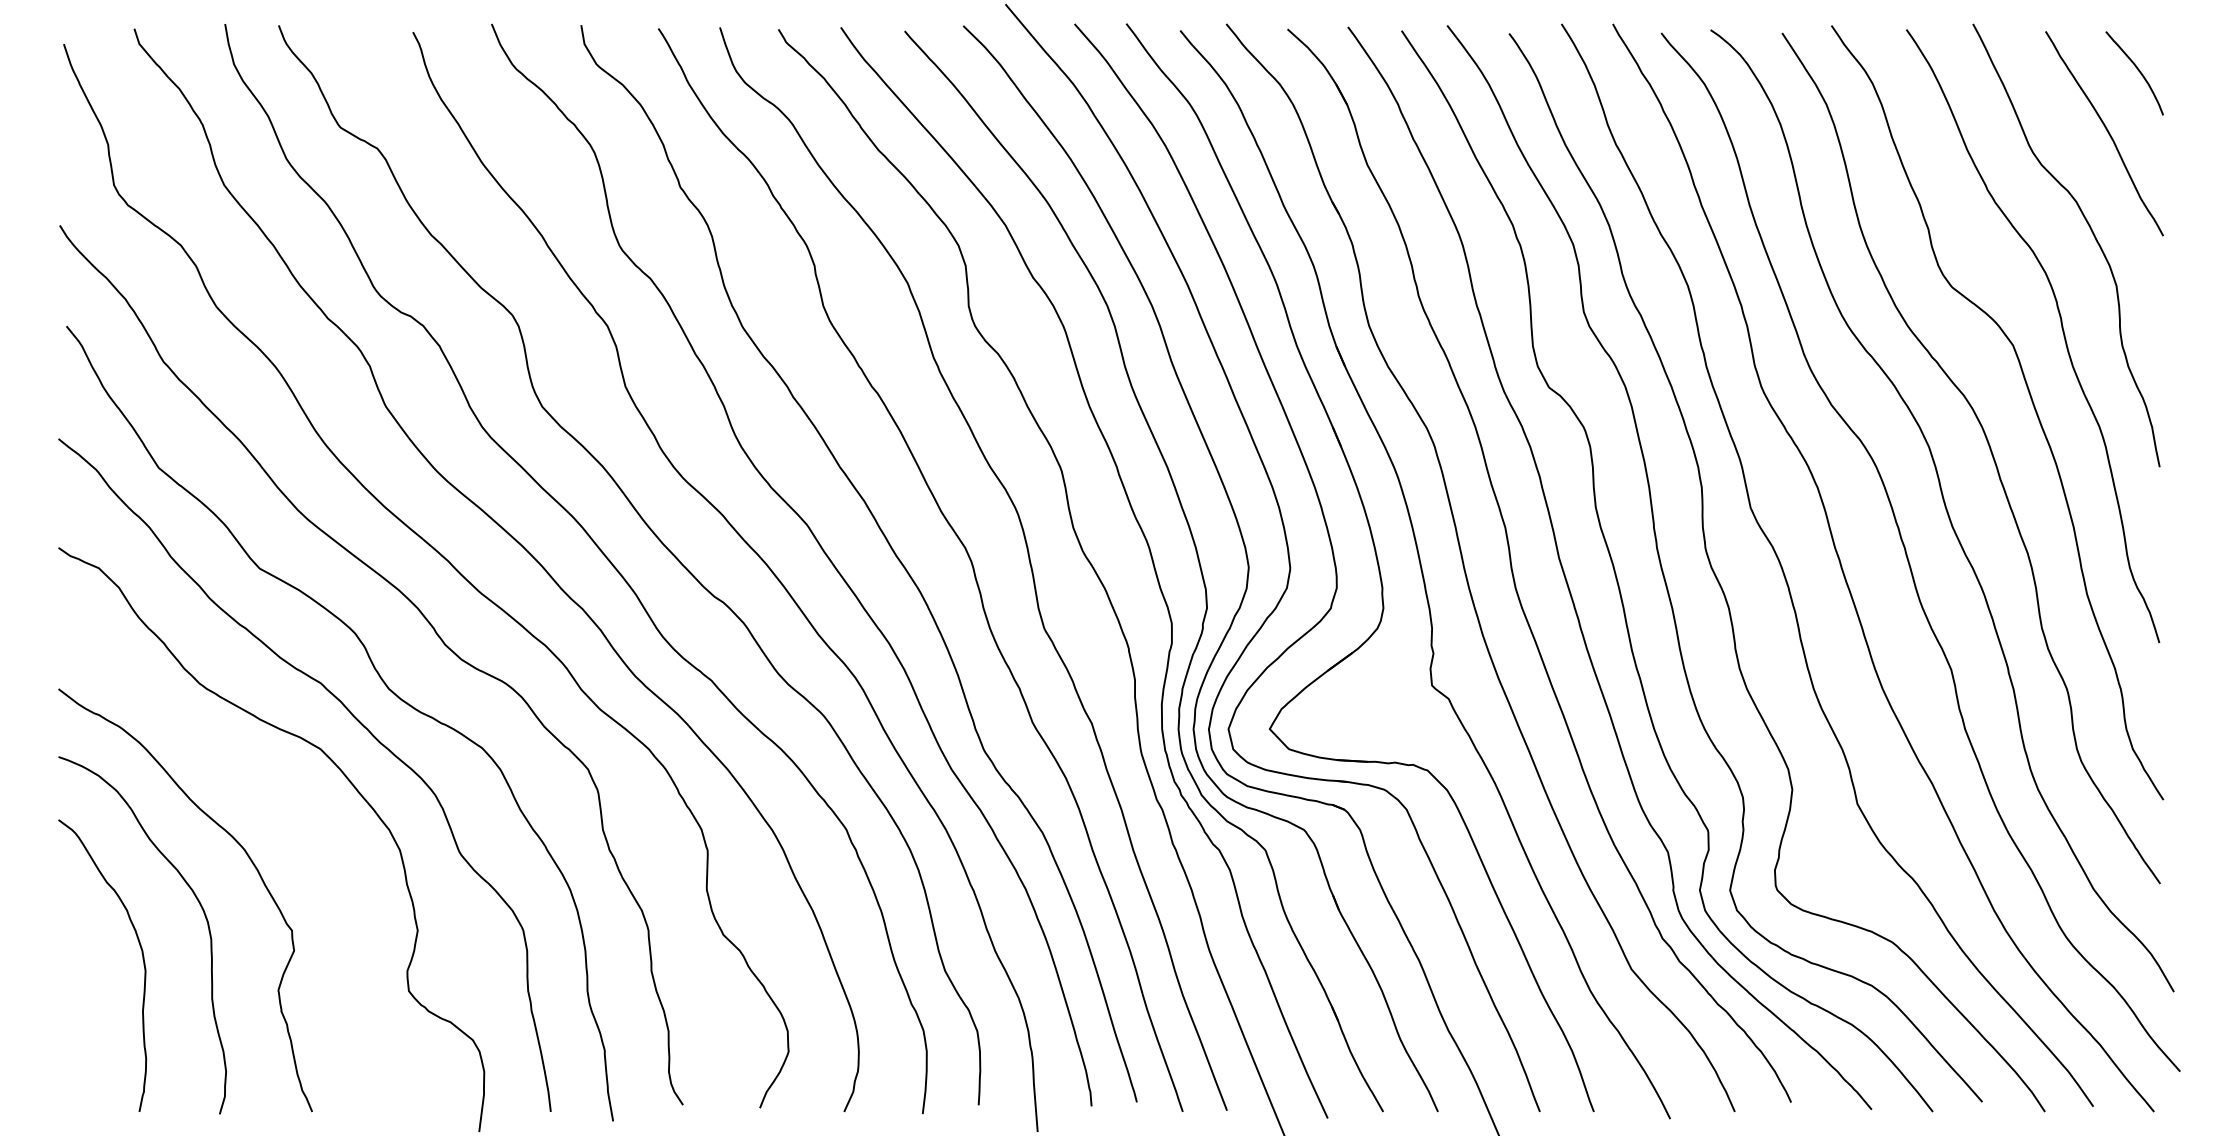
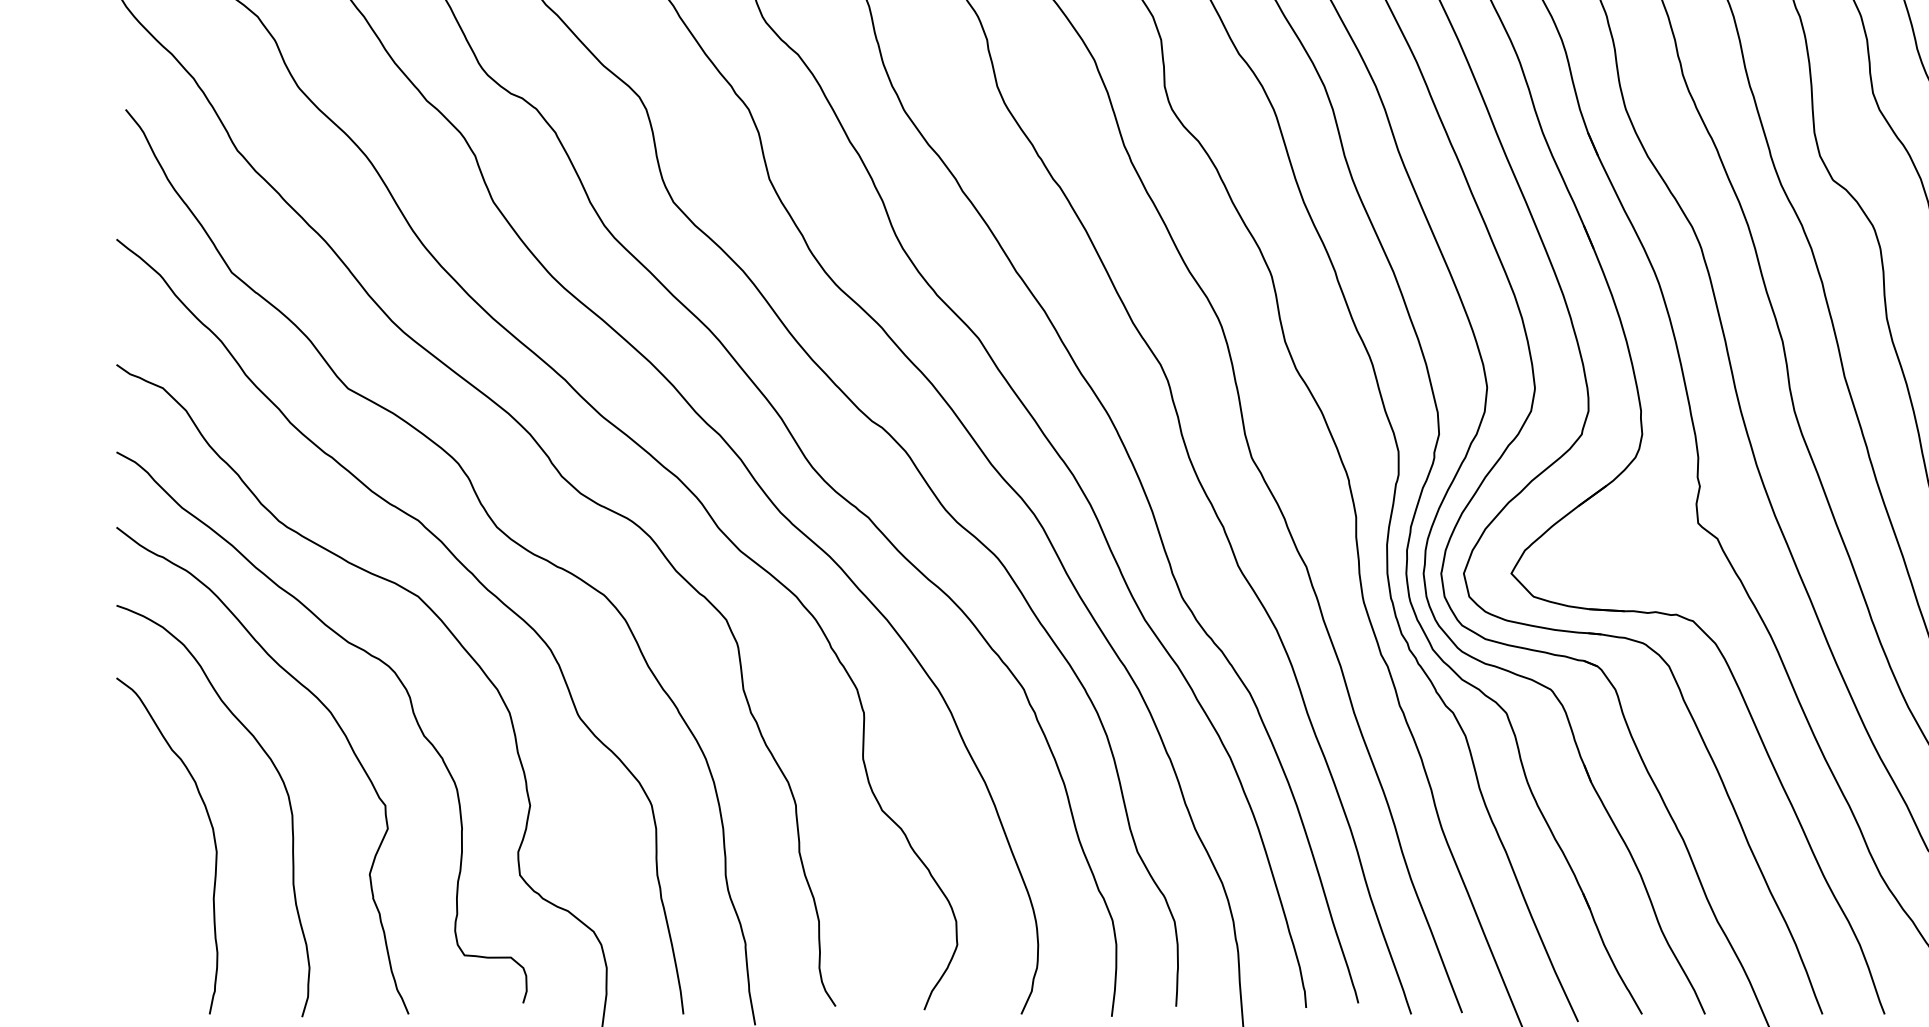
curve: (276, 799) -> (367, 654), added

